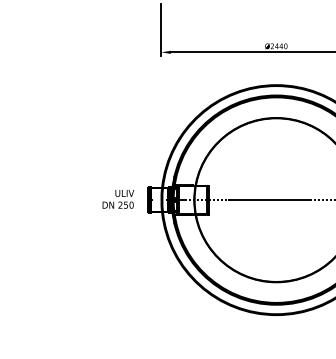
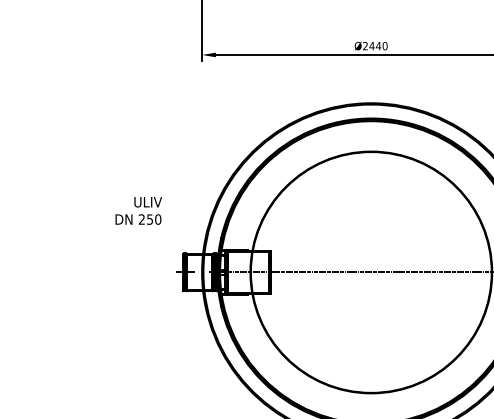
text: (118, 199) -> (138, 211), moved

